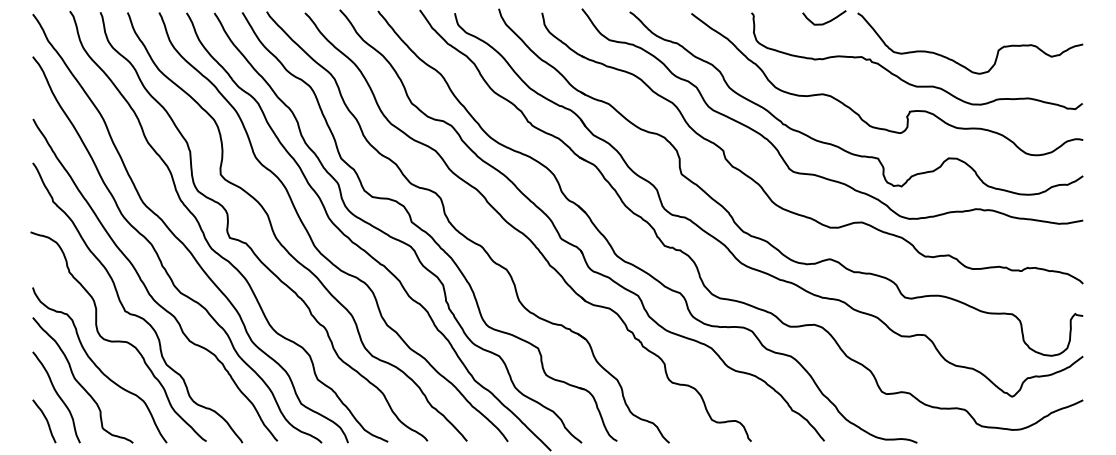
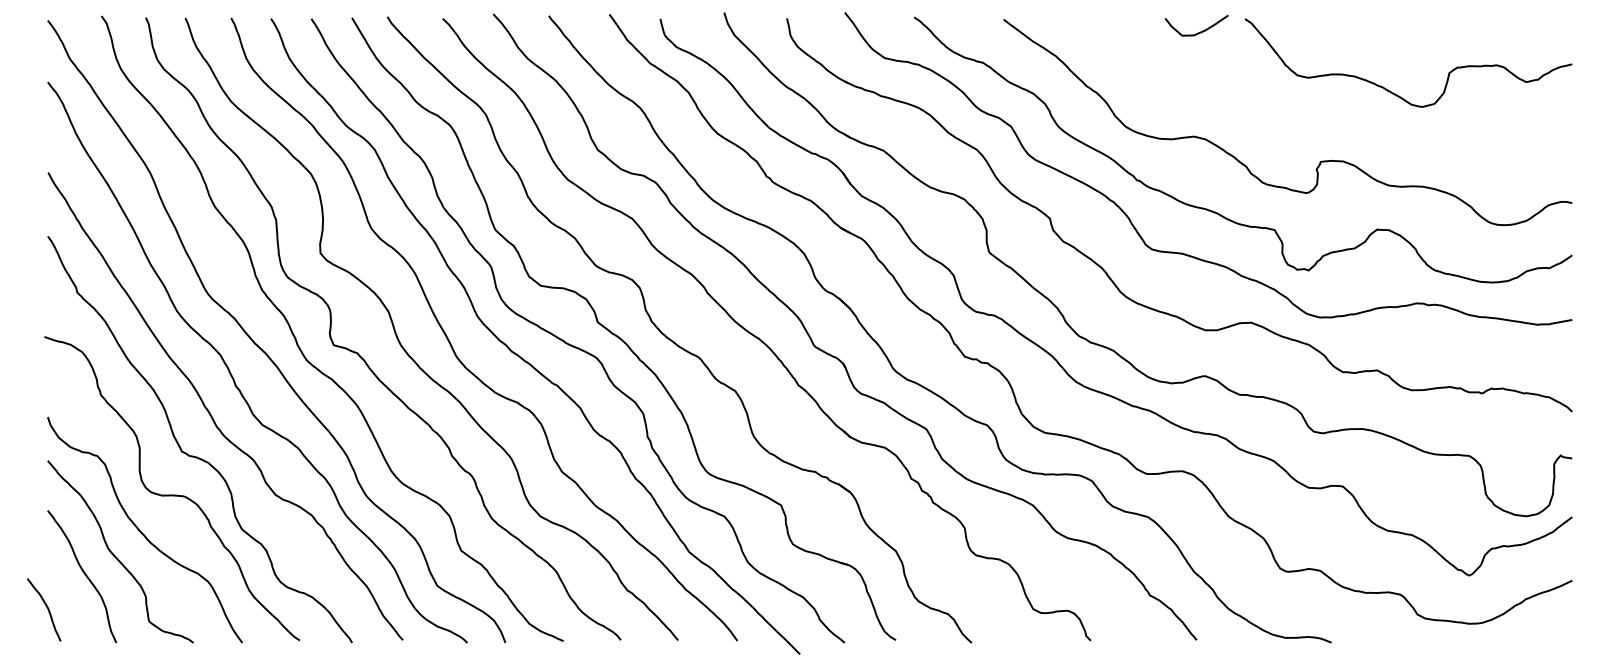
curve: (905, 80) -> (1314, 116), removed
curve: (46, 421) -> (47, 610), moved

